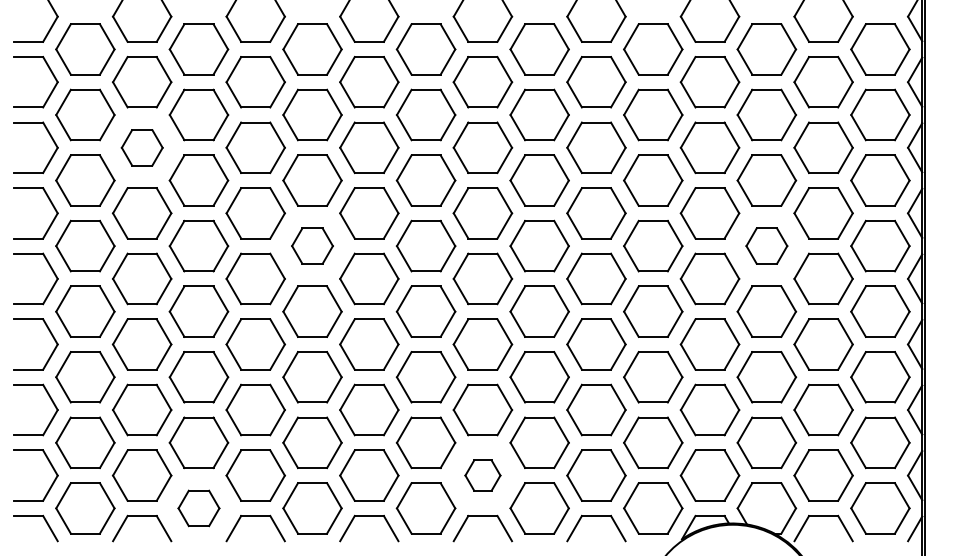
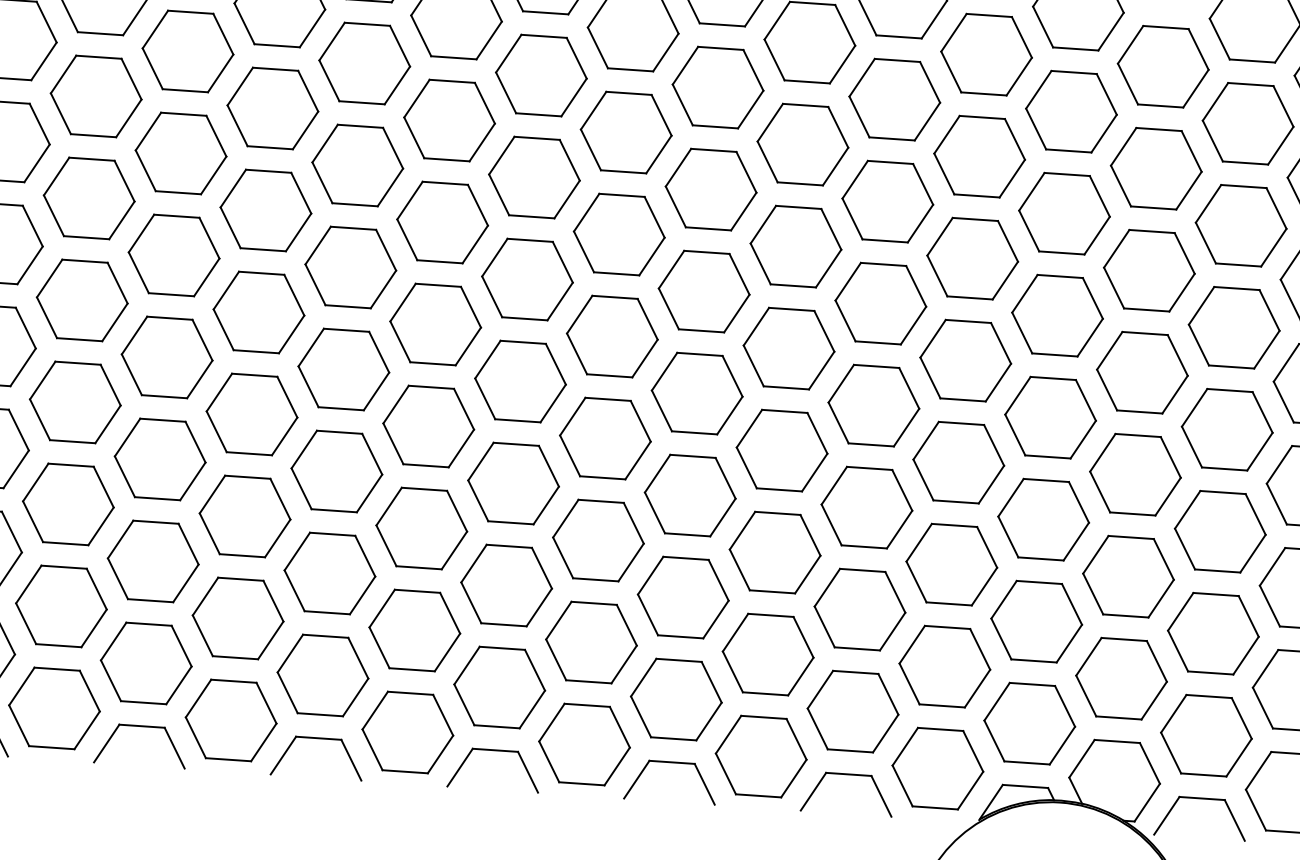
part: (142, 147) -> (181, 153), size x1.43
part: (312, 245) -> (435, 323), size x1.43
part: (766, 245) -> (1141, 371), size x1.43
part: (482, 475) -> (675, 699), size x1.67
part: (198, 508) -> (230, 720), size x1.43

